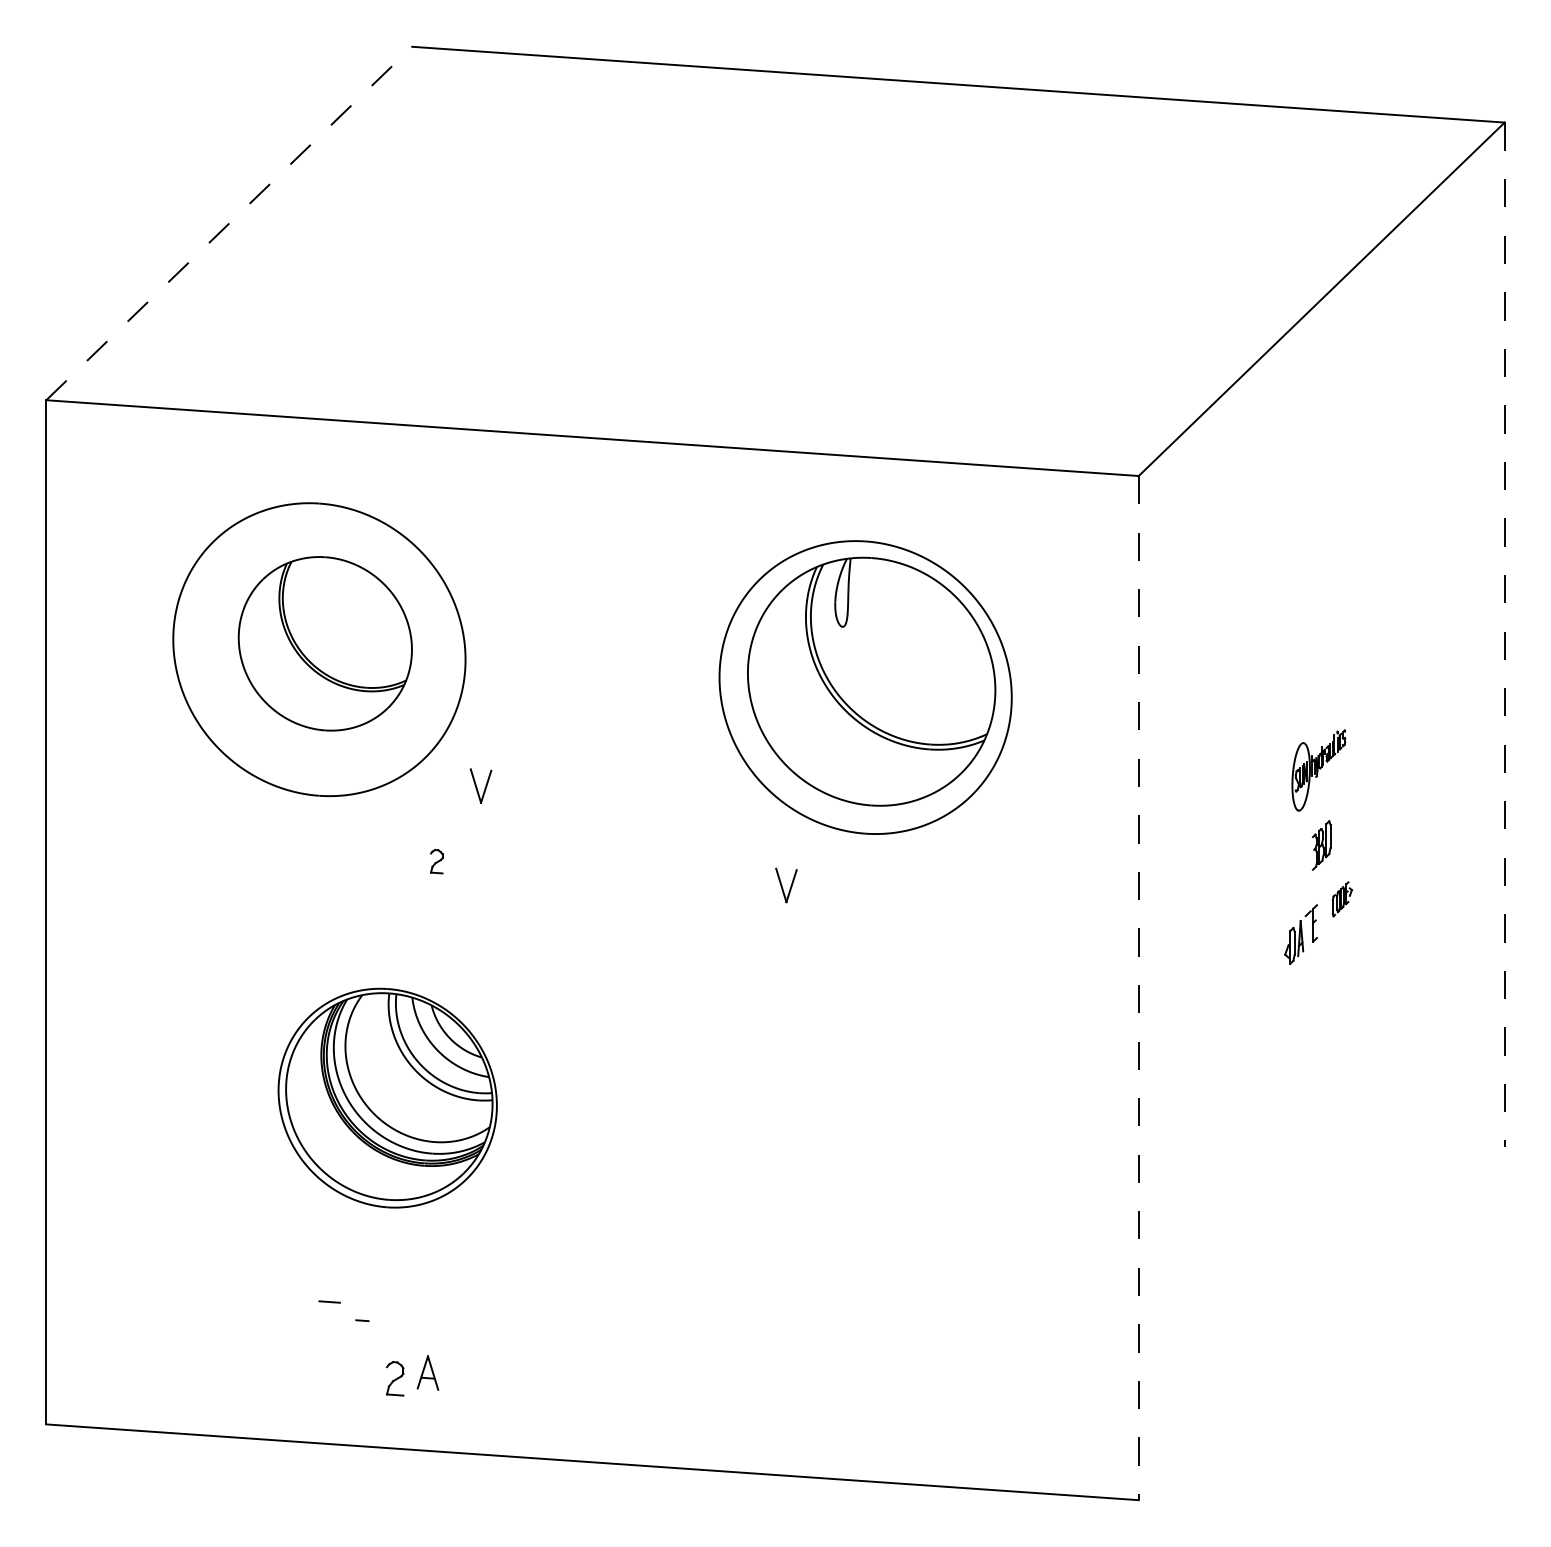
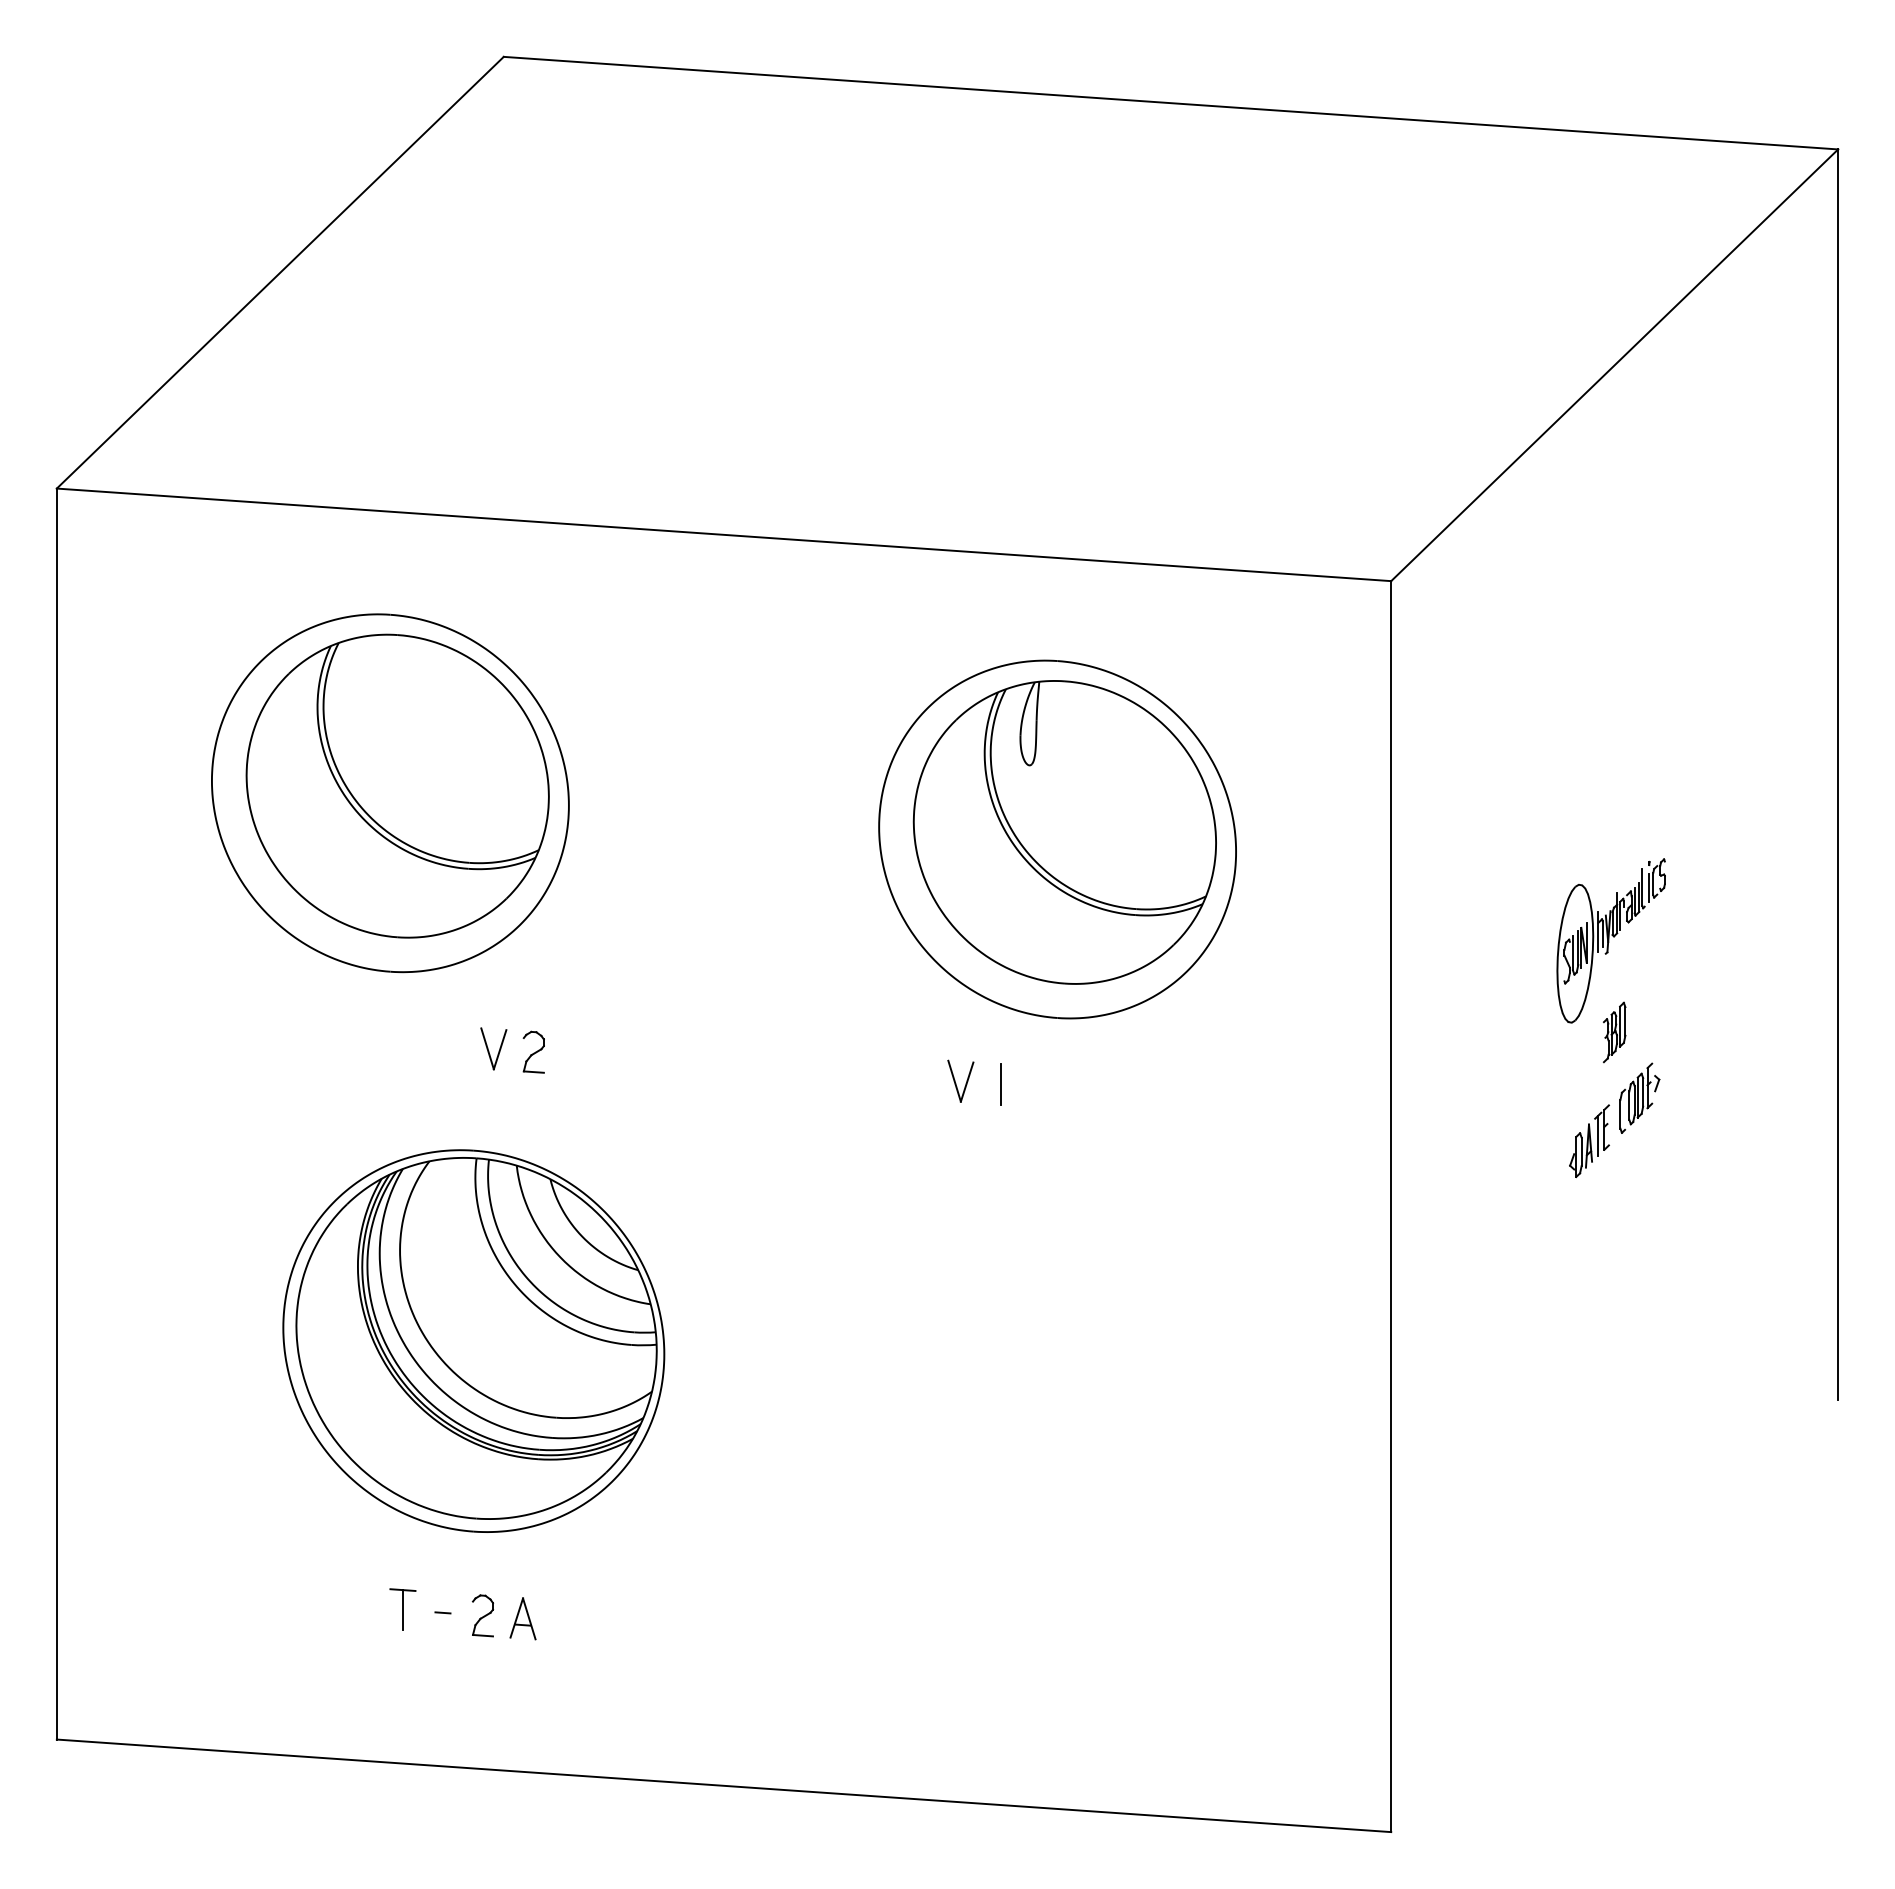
line: (229, 223) -> (280, 272), dashed -> solid
line: (1504, 635) -> (1838, 775), dashed -> solid
part: (325, 643) -> (397, 785), size x1.43
part: (1318, 770) -> (1610, 940), size x1.67
part: (480, 785) -> (493, 1048), moved
part: (436, 861) -> (533, 1051), size x1.43
line: (818, 888) -> (1000, 1084), added
part: (1342, 898) -> (1639, 1097), size x1.67
line: (1308, 929) -> (1598, 1135), added
line: (1139, 988) -> (1391, 1207), dashed -> solid
part: (387, 1097) -> (473, 1340), size x1.43
line: (329, 1318) -> (402, 1610), added
part: (427, 1372) -> (522, 1618), moved
part: (395, 1378) -> (483, 1615), moved

